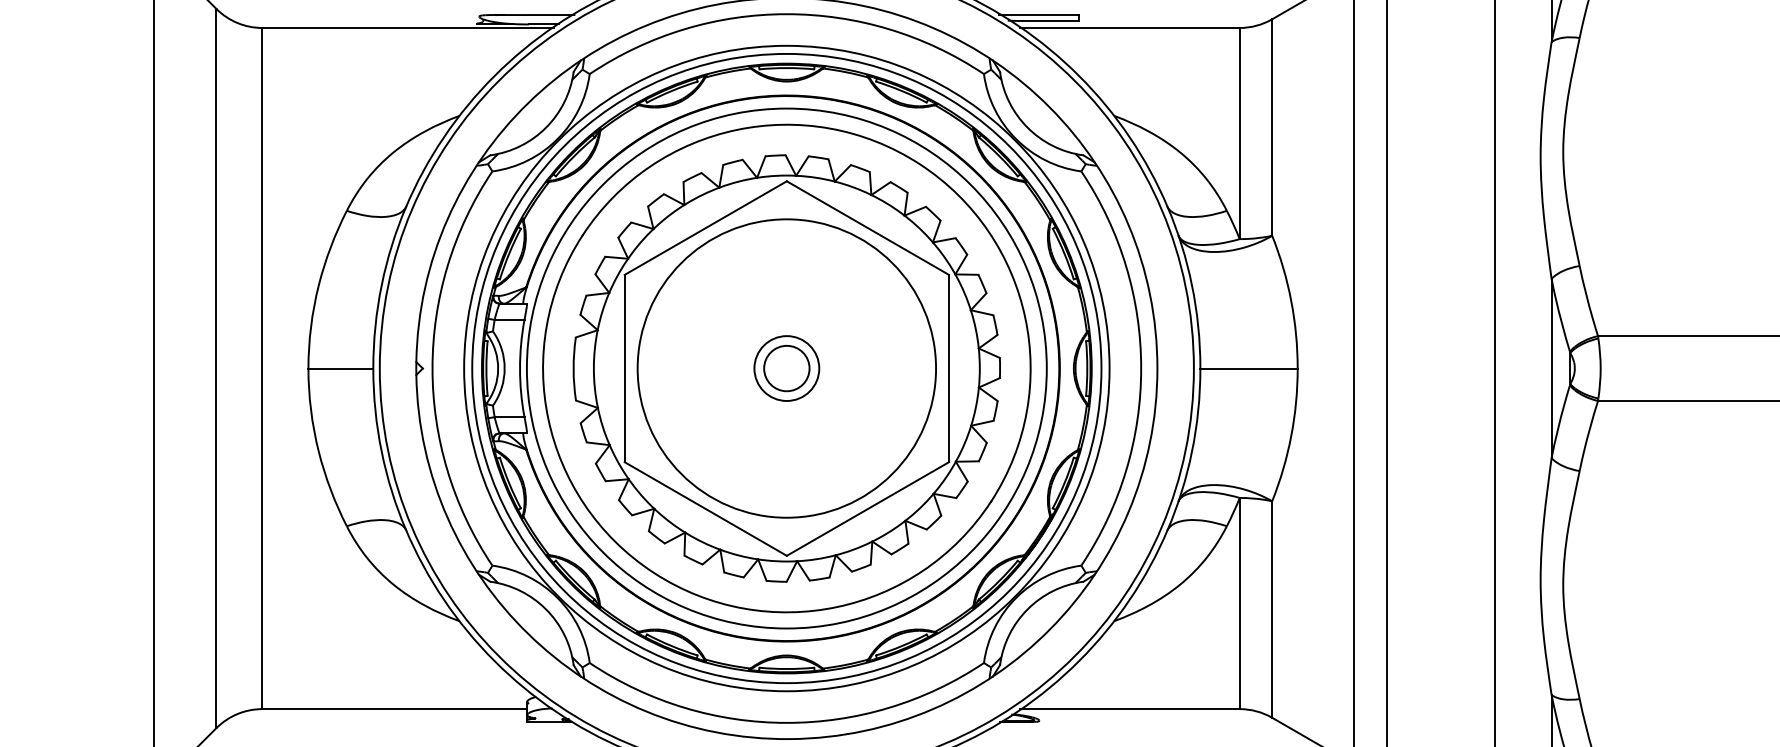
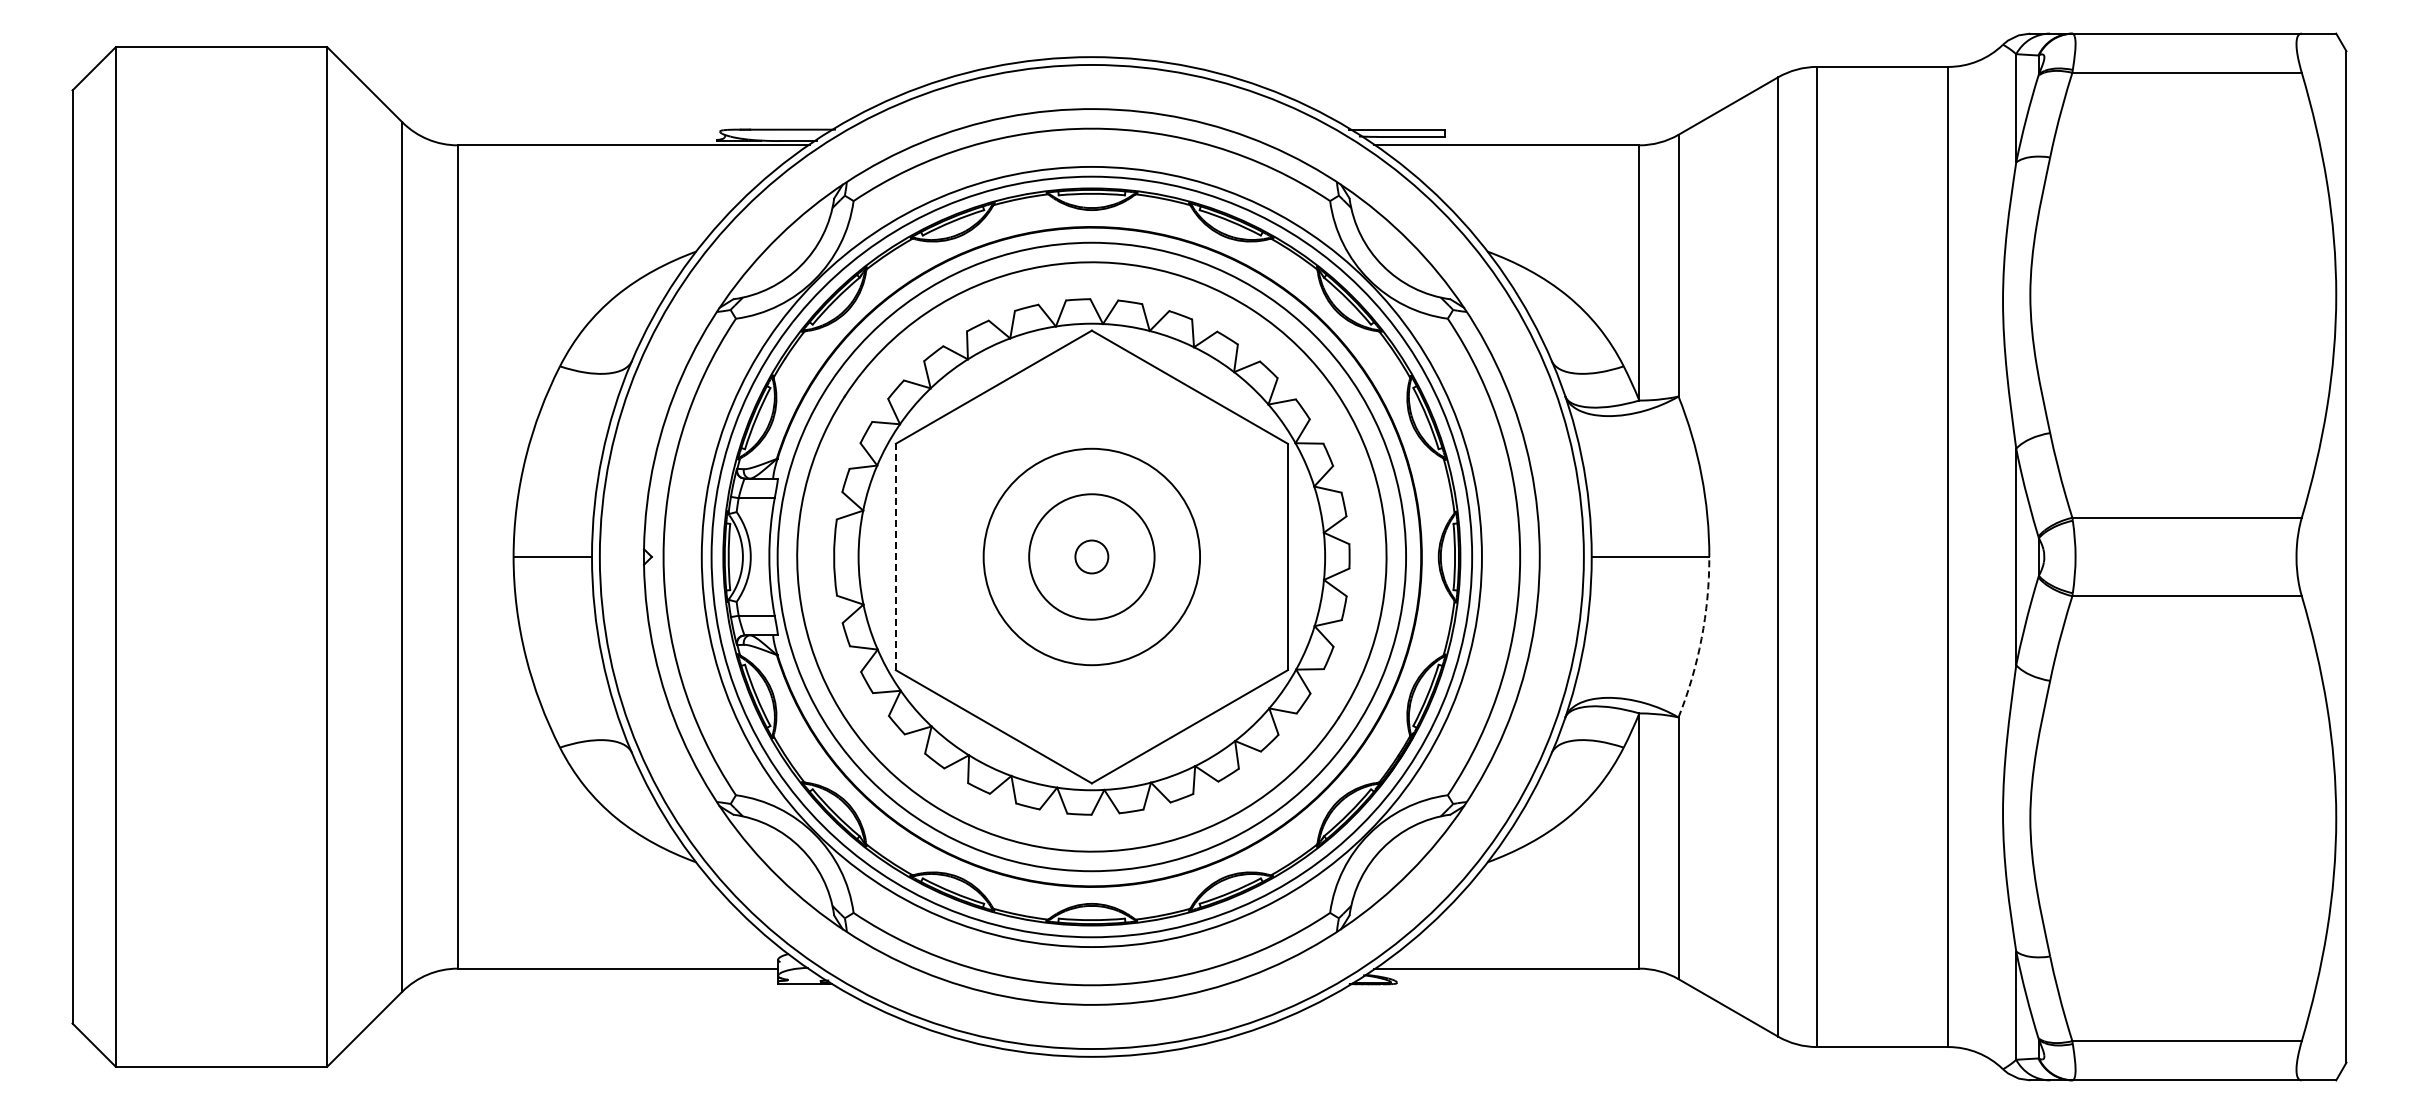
line: (624, 368) -> (895, 556), solid -> dashed
circle: (786, 368) -> (1091, 556), size x0.6
circle: (786, 368) -> (1091, 556), size x0.6
circle: (786, 368) -> (1091, 556), size x1.6
arc: (1291, 435) -> (1701, 638), solid -> dashed

